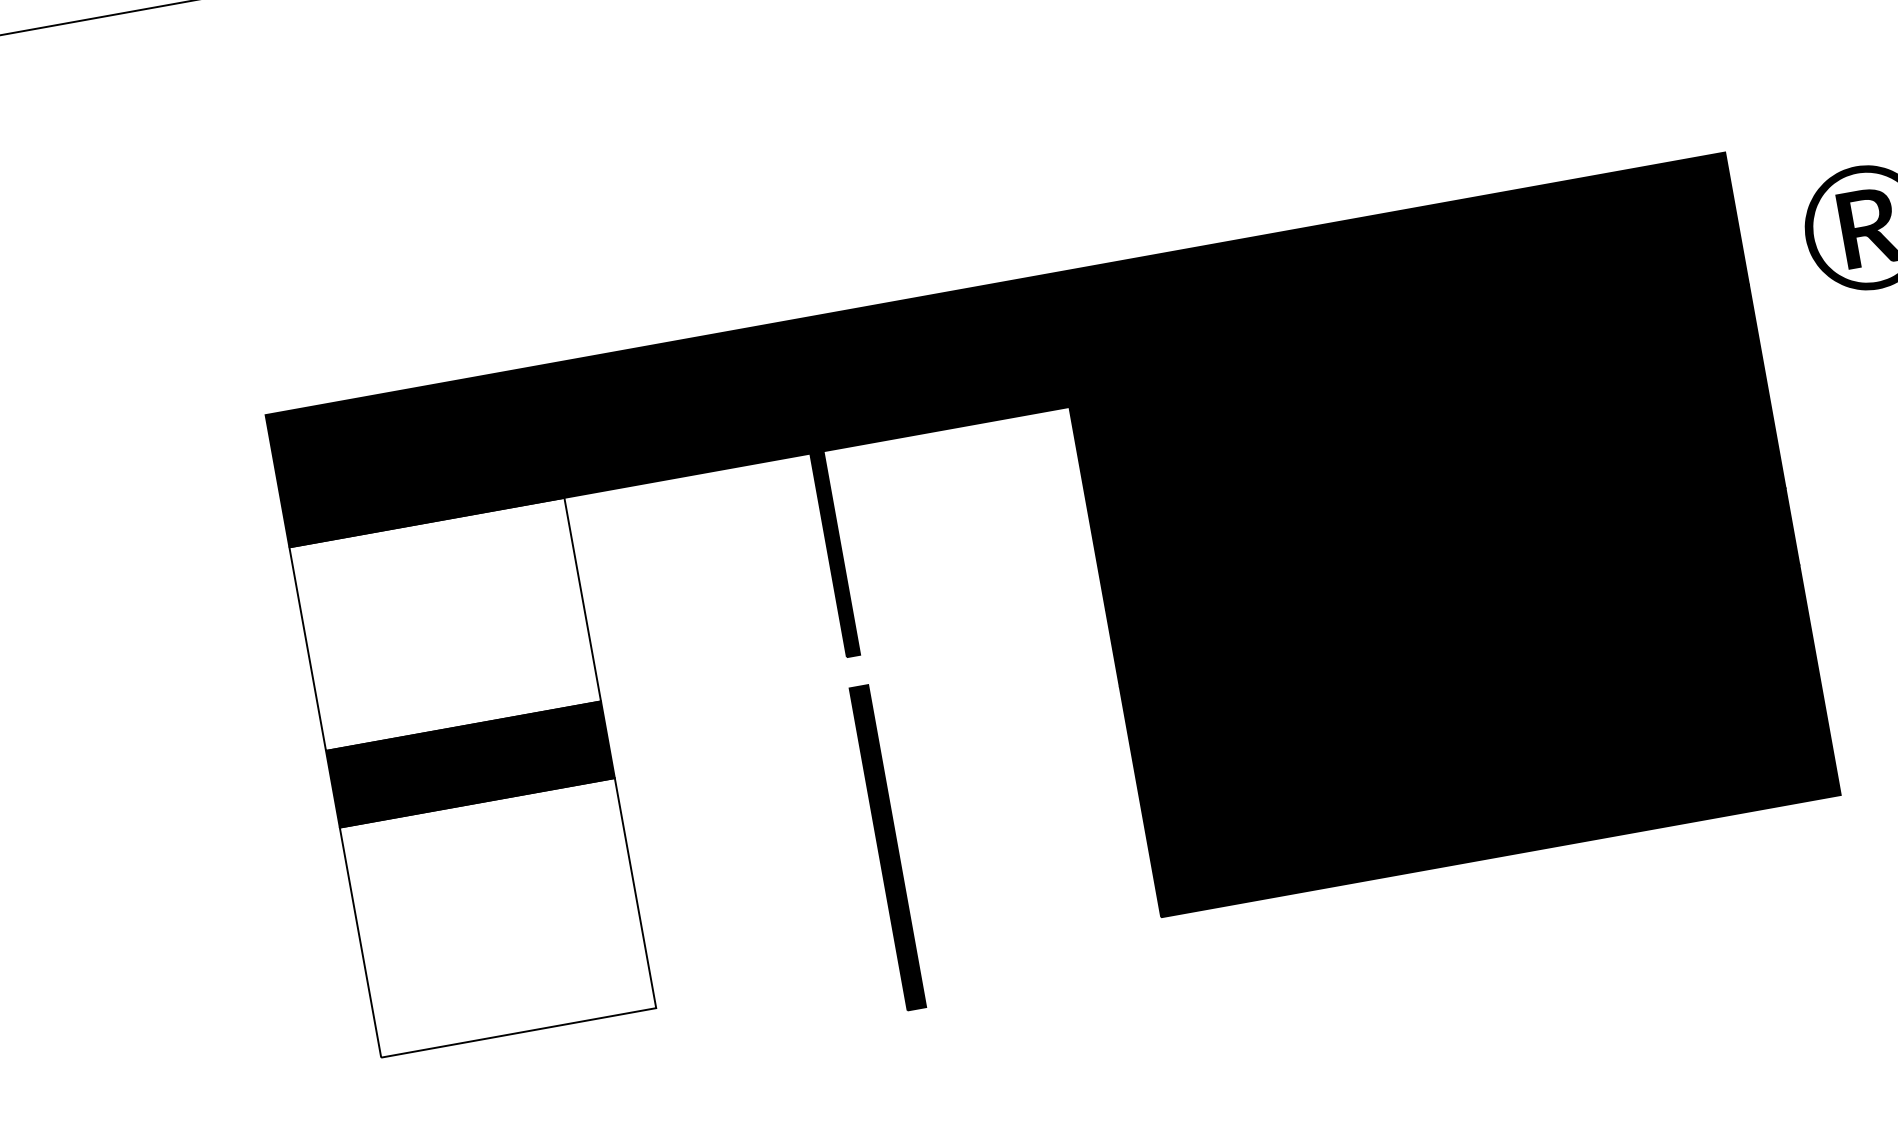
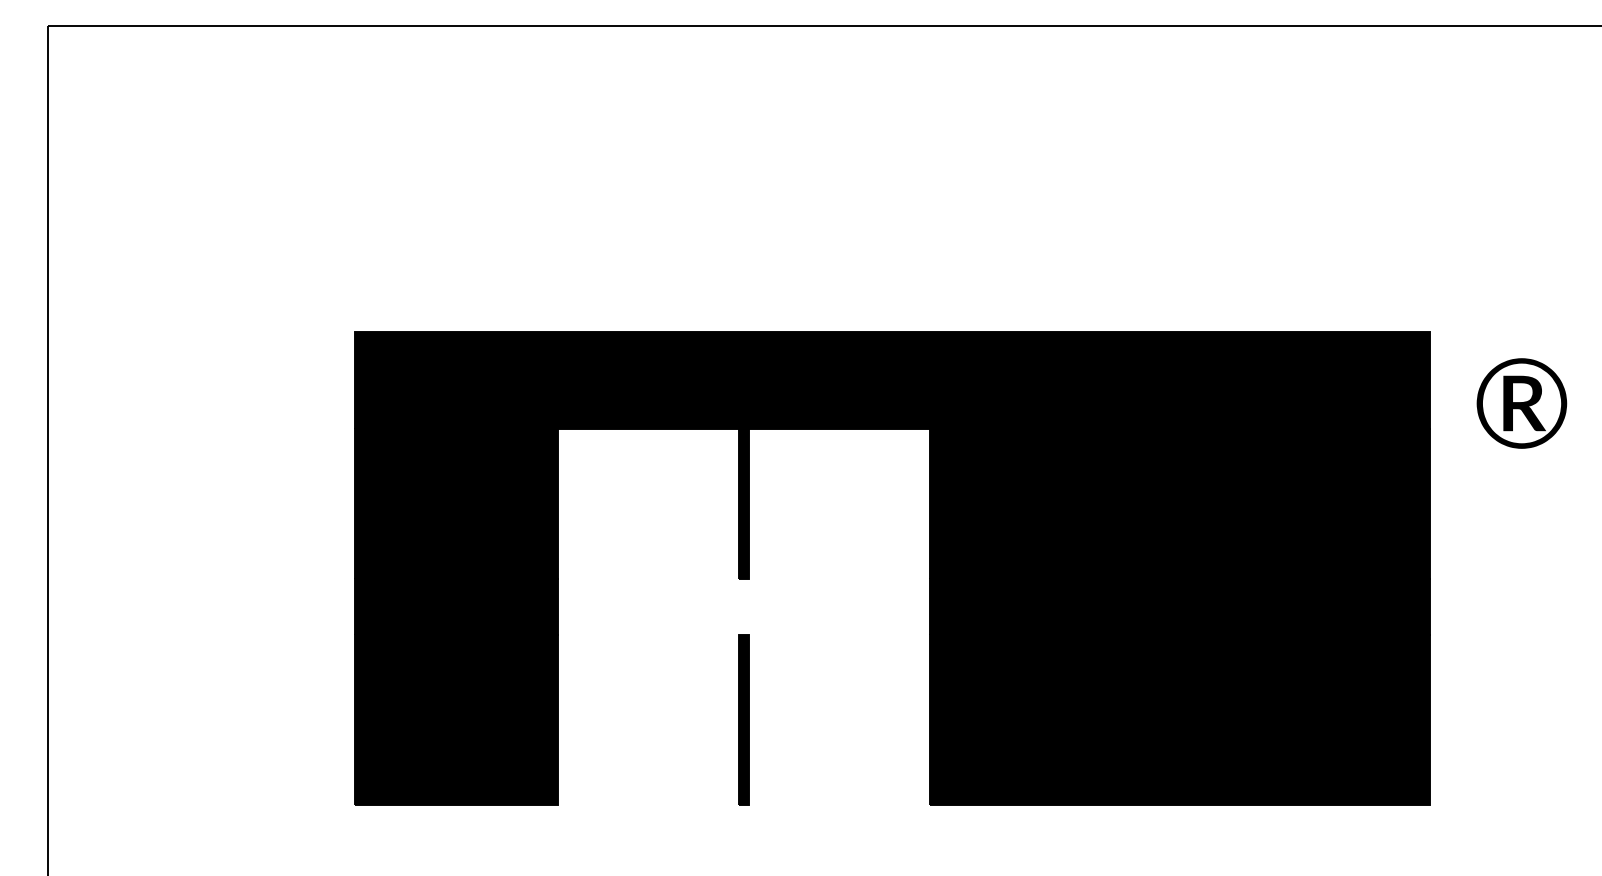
fill: (445, 623) -> (456, 503), added
part: (887, 846) -> (743, 719), size x0.71
fill: (497, 917) -> (456, 719), added

